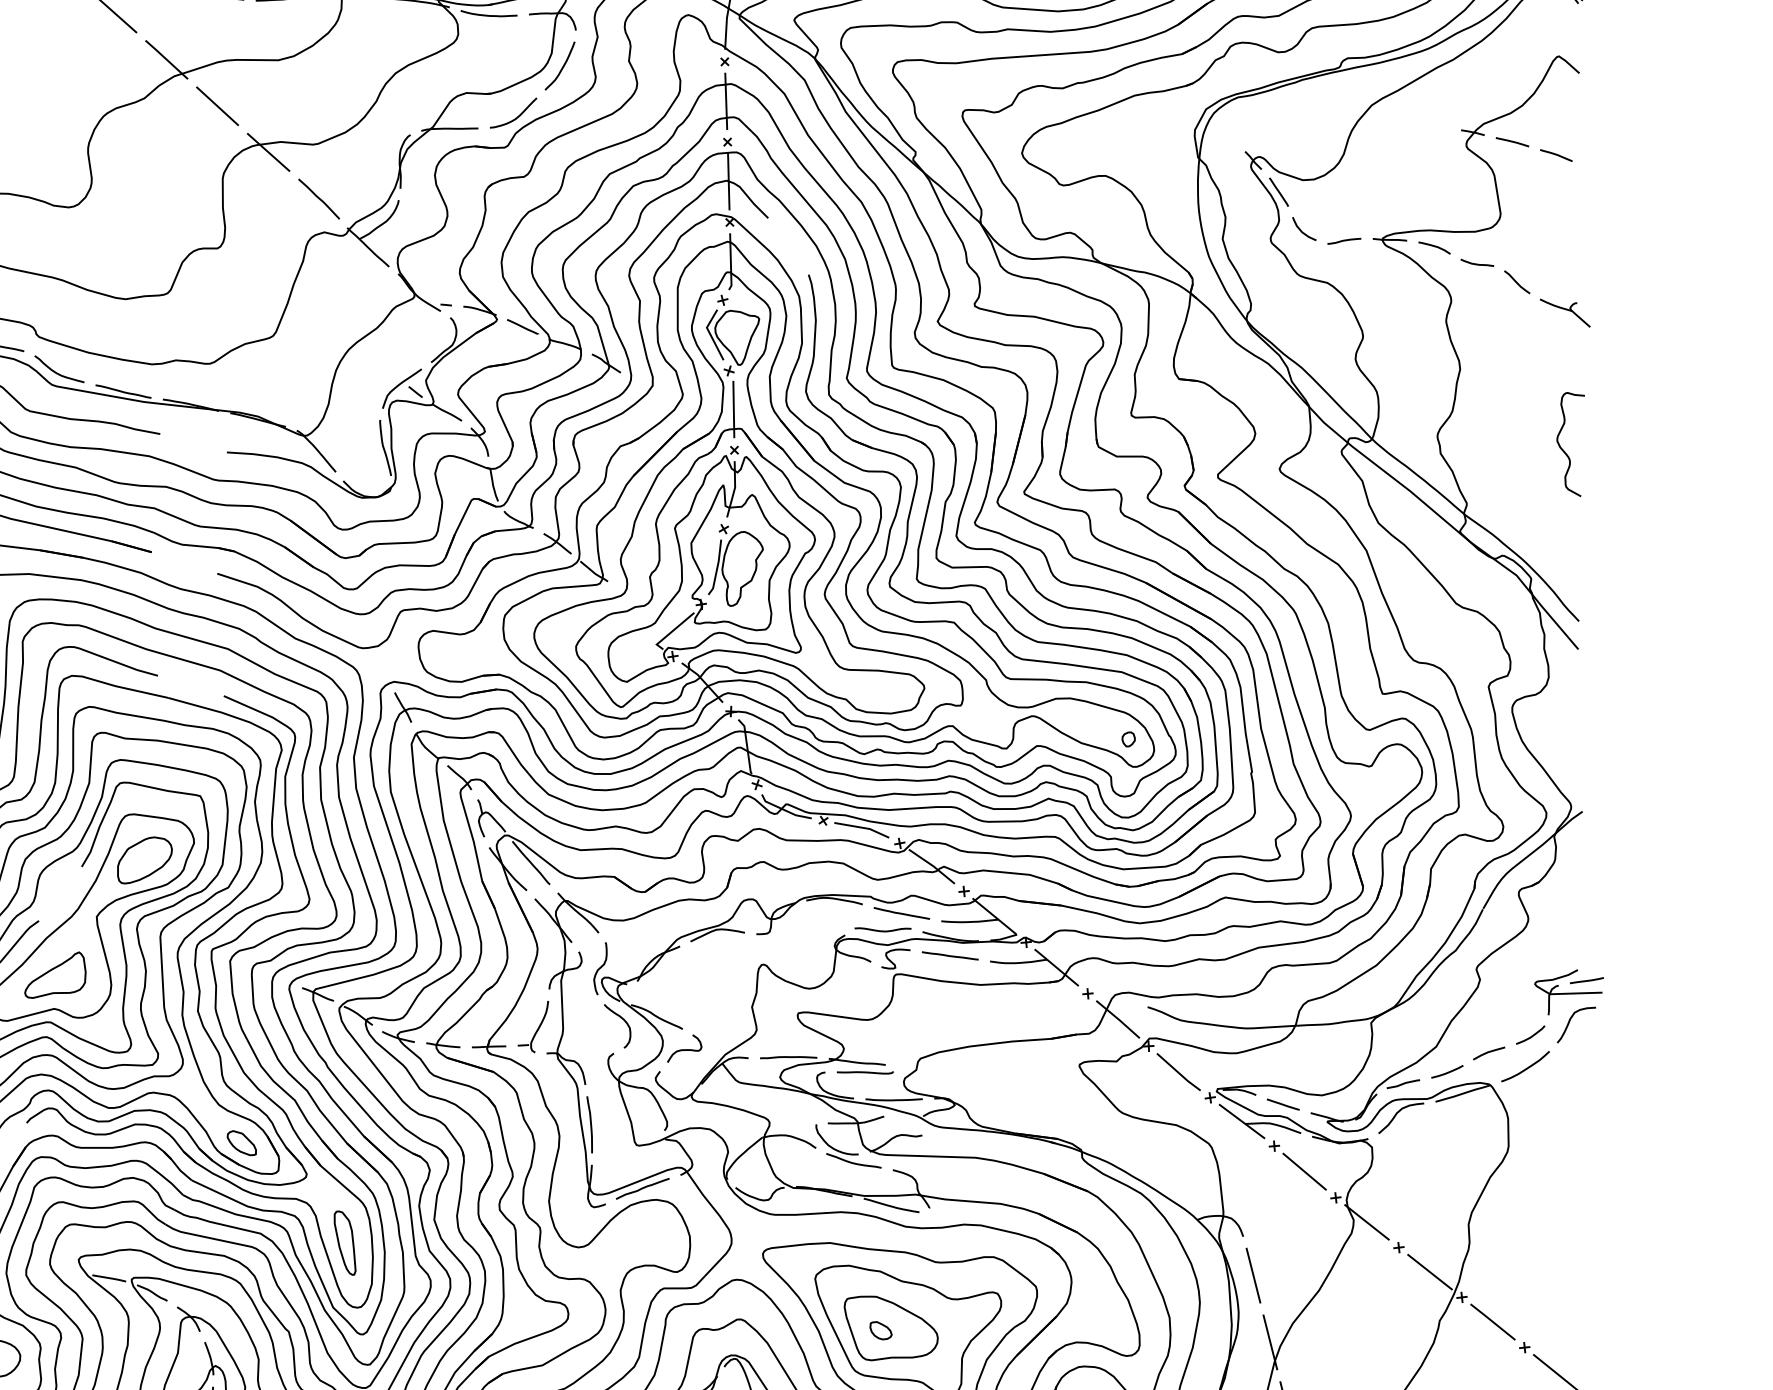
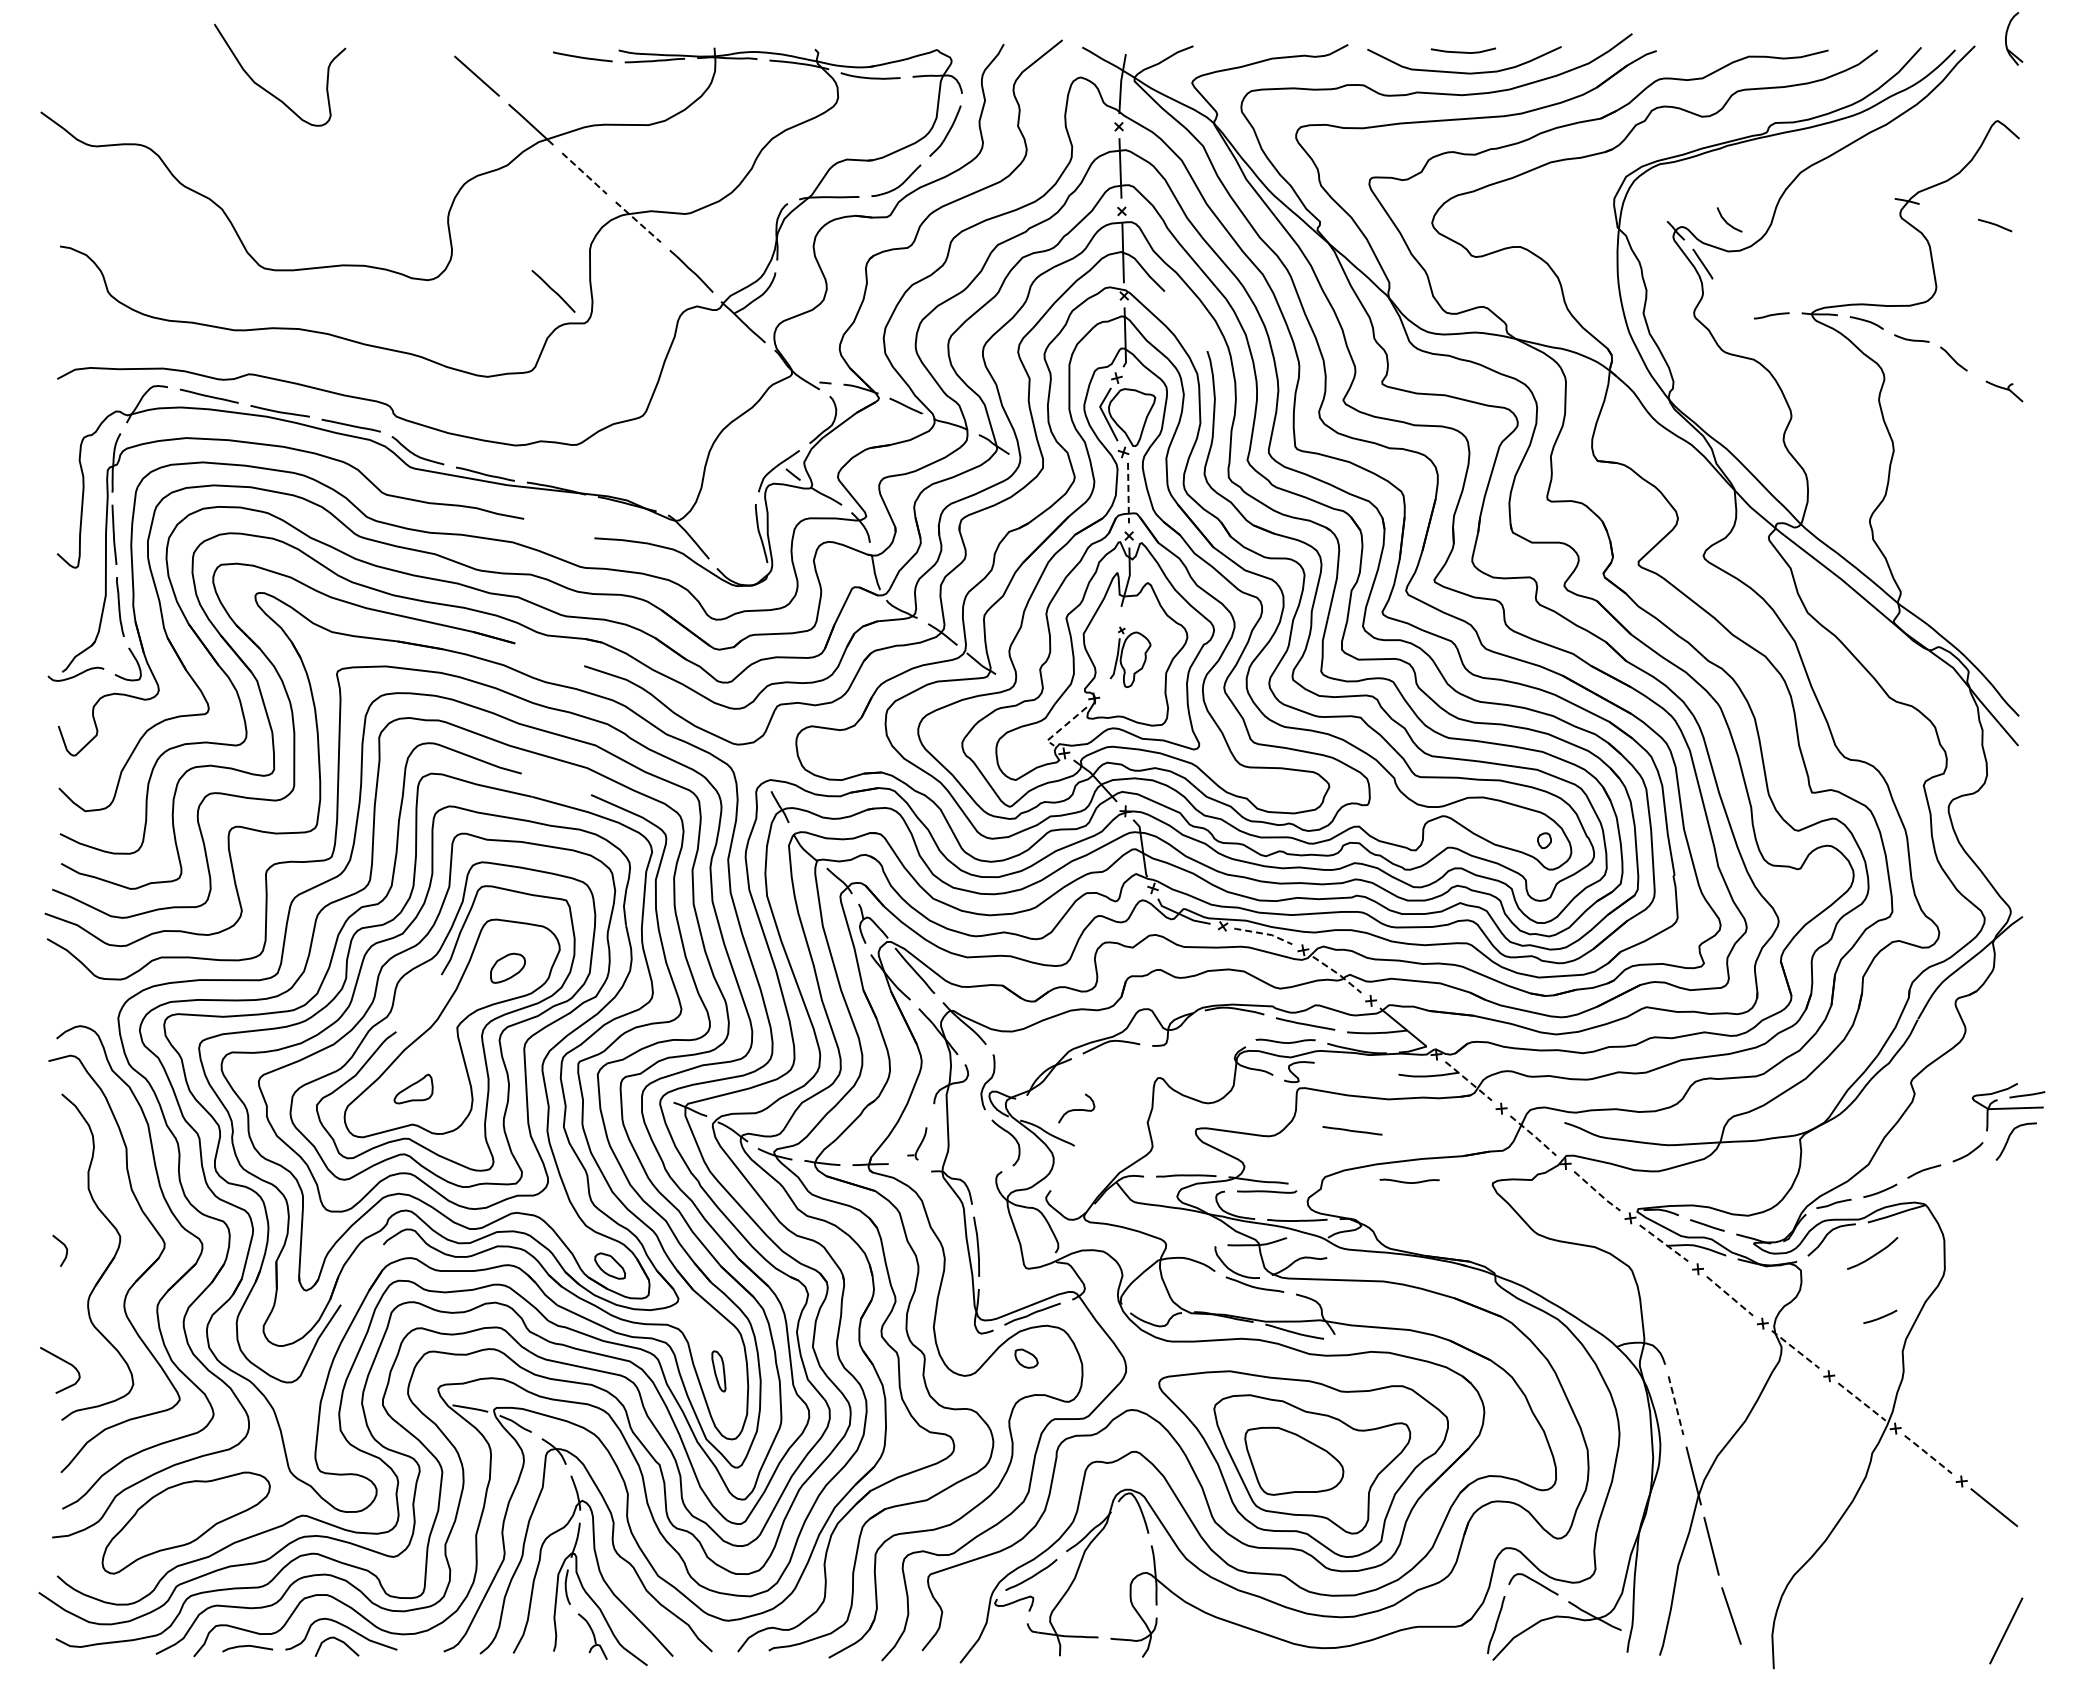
line: (217, 106) -> (584, 173), solid -> dashed
line: (1512, 142) -> (1948, 211), removed
line: (268, 151) -> (638, 221), solid -> dashed
line: (188, 218) -> (553, 291), added
curve: (1301, 229) -> (1726, 220), moved
part: (1565, 313) -> (2004, 391), size x0.7
line: (733, 409) -> (1128, 493), solid -> dashed
curve: (1564, 450) -> (2003, 536), removed
part: (735, 564) -> (1130, 656), size x0.7
line: (672, 631) -> (1063, 727), solid -> dashed
line: (862, 827) -> (1264, 933), solid -> dashed
part: (144, 860) -> (507, 968), size x0.6
line: (934, 866) -> (1339, 974), solid -> dashed
line: (950, 955) -> (1352, 1130), moved
line: (1056, 967) -> (1468, 1080), solid -> dashed
part: (55, 974) -> (413, 1088), size x0.6
line: (1118, 1019) -> (1533, 1135), solid -> dashed
part: (532, 1026) -> (916, 1143), size x0.6
curve: (684, 1049) -> (1076, 1109), moved
curve: (1000, 1063) -> (1409, 1182), added
curve: (1526, 1067) -> (1873, 1254), moved
line: (1178, 1073) -> (1597, 1192), solid -> dashed
line: (1242, 1121) -> (1664, 1243), solid -> dashed
line: (1305, 1172) -> (1730, 1296), solid -> dashed
curve: (1448, 1191) -> (1881, 1316), added
line: (1366, 1222) -> (1795, 1349), solid -> dashed
part: (344, 1243) -> (718, 1371), size x0.6
line: (1430, 1272) -> (1862, 1402), solid -> dashed
line: (1253, 1276) -> (1676, 1406), solid -> dashed
line: (1493, 1321) -> (1928, 1454), solid -> dashed
part: (880, 1330) -> (1026, 1358), moved

